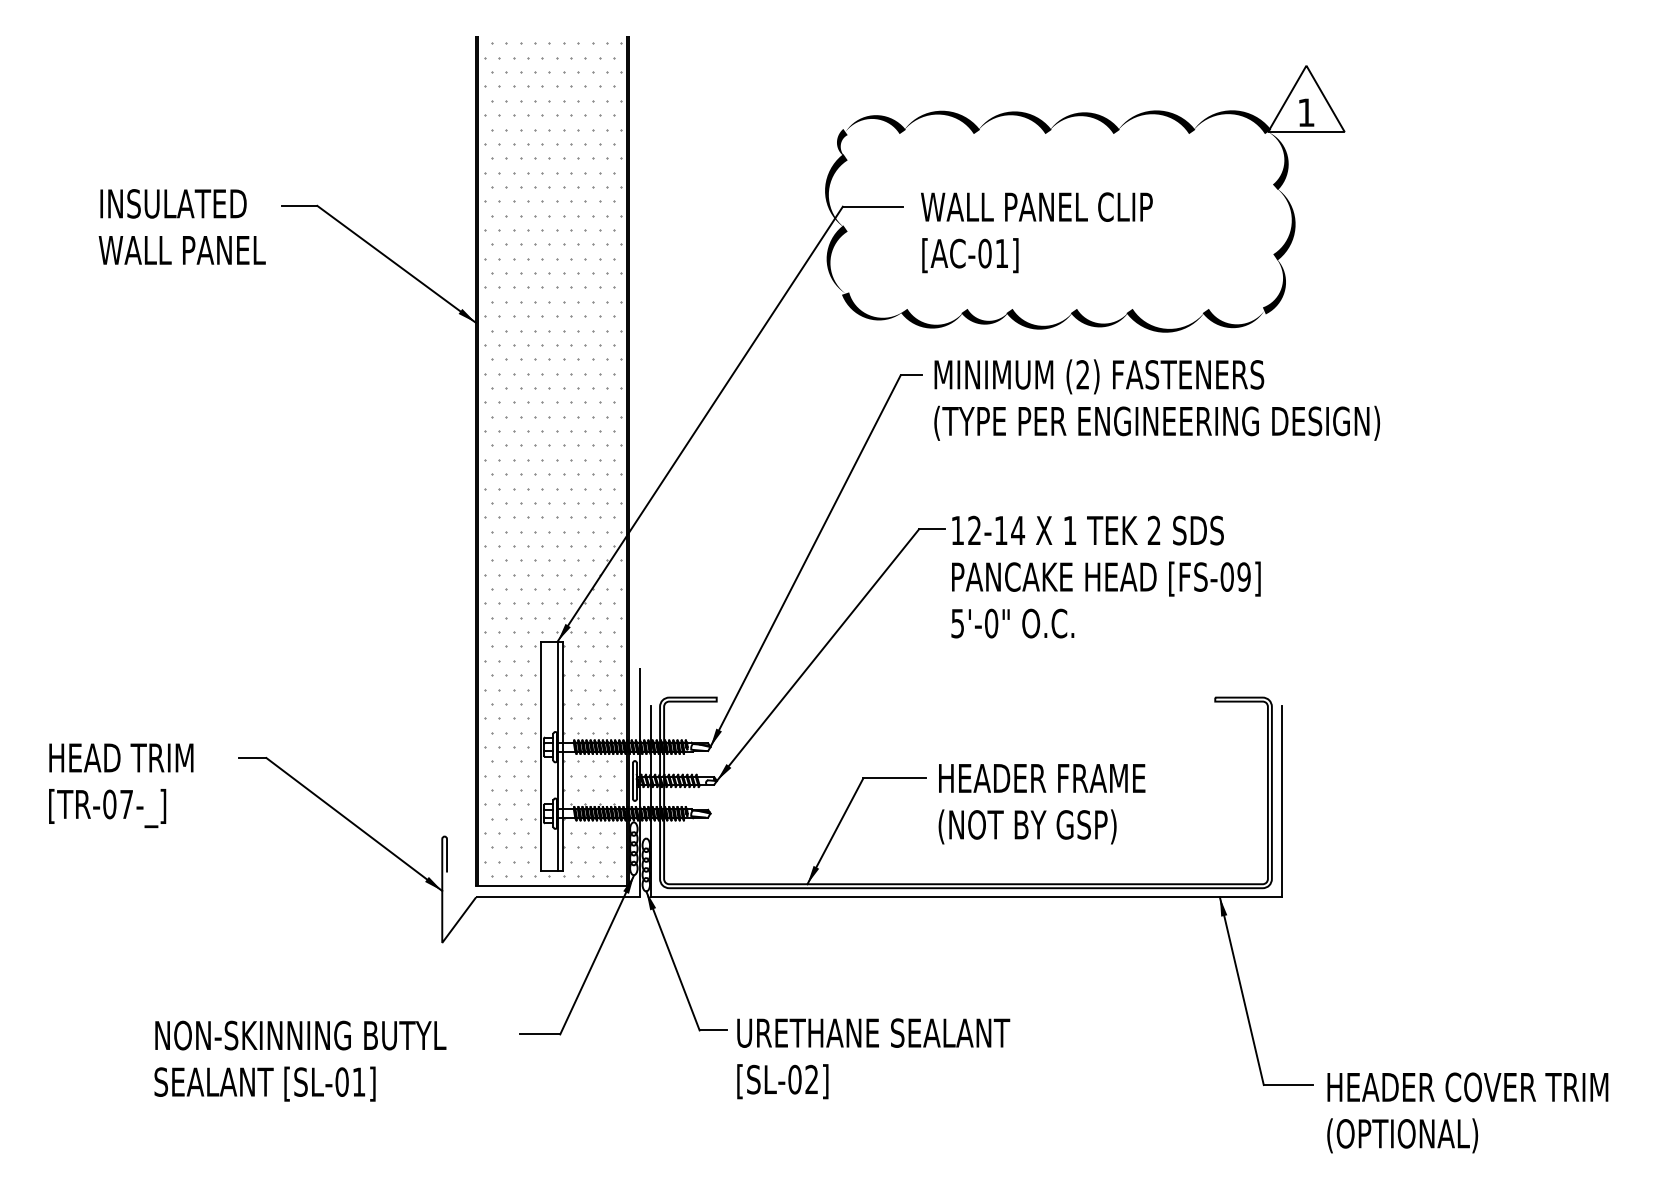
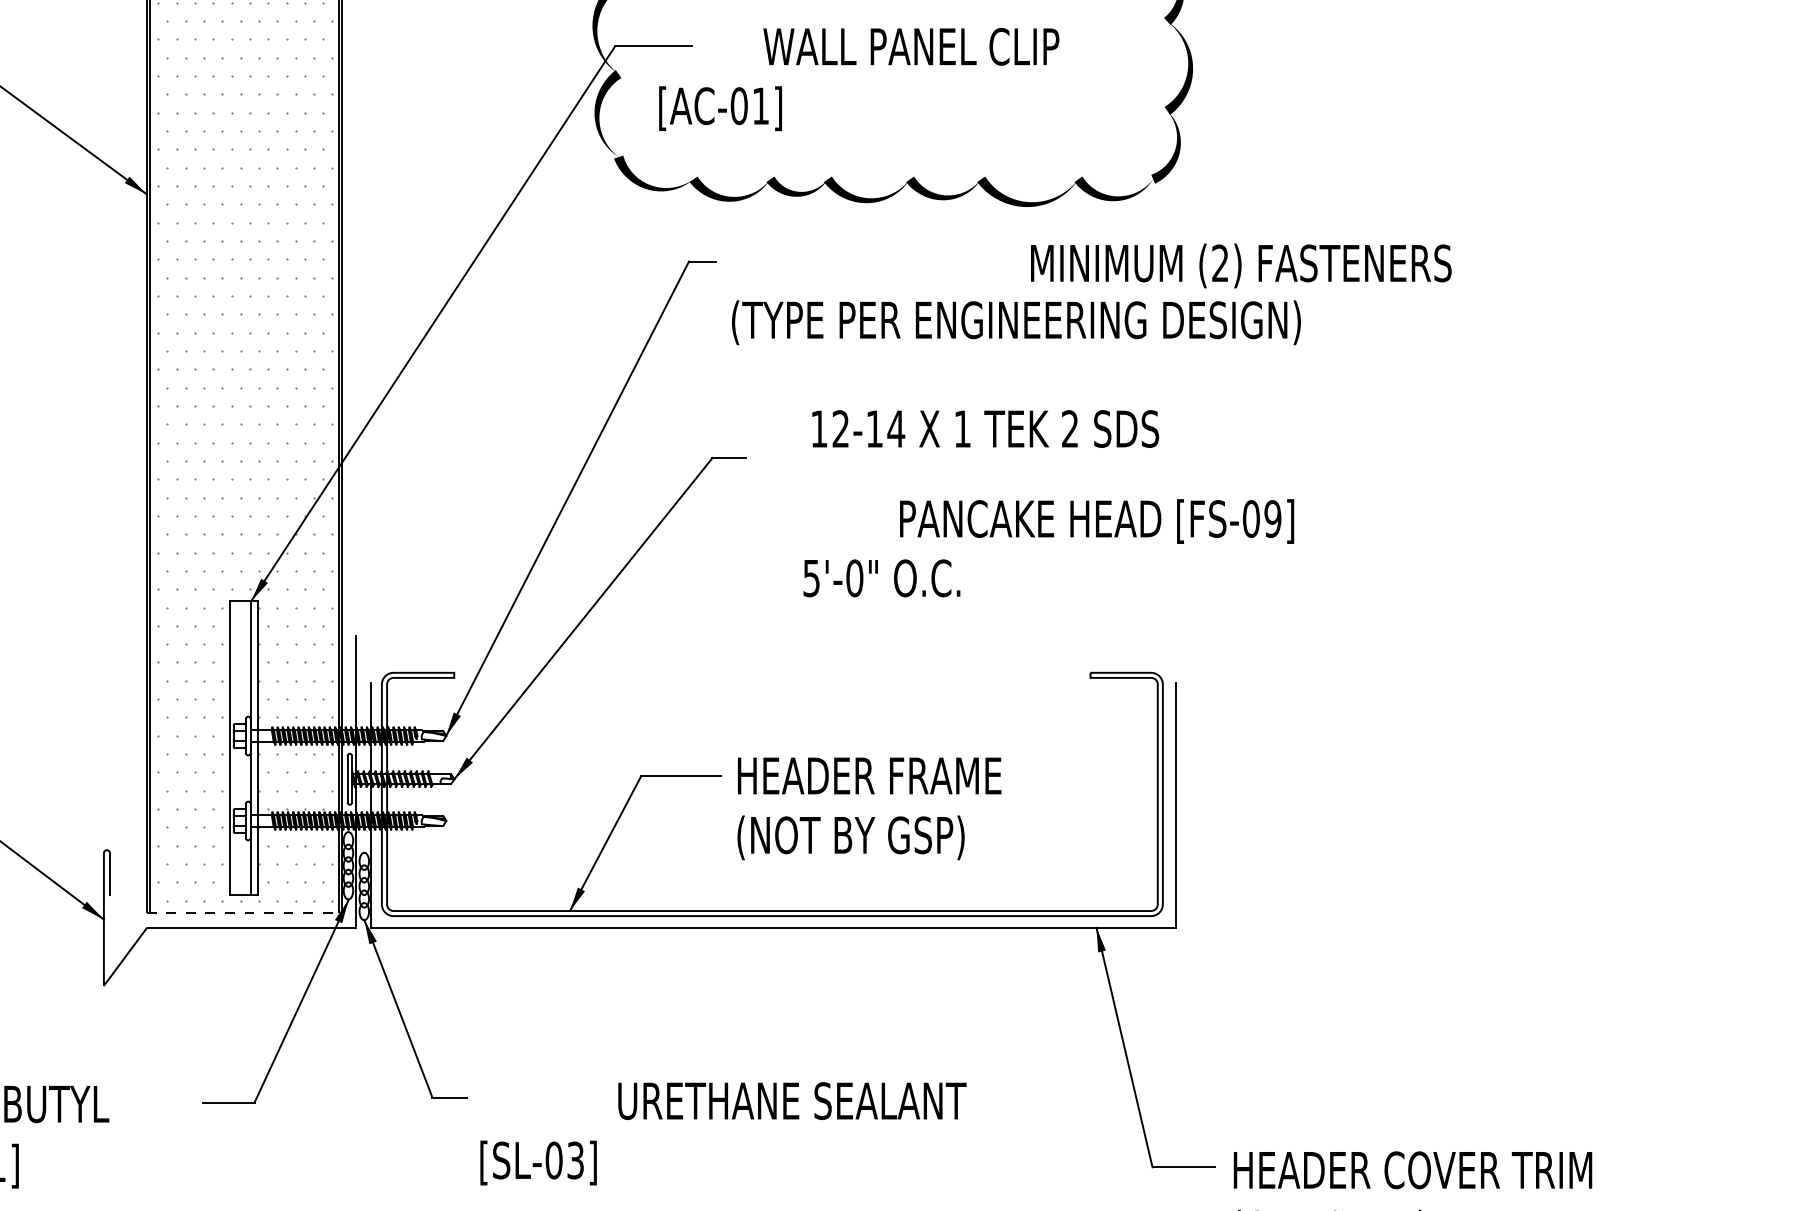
text: (1036, 206) -> (910, 45), moved
text: (970, 255) -> (720, 108), moved
text: (1099, 376) -> (1241, 265), moved
text: (1087, 530) -> (984, 428), moved
text: (1106, 578) -> (1097, 520), moved
text: (1012, 623) -> (881, 578), moved
line: (552, 885) -> (244, 912), solid -> dashed
text: (873, 1032) -> (792, 1100), moved
text: (811, 1079) -> (575, 1160), [SL-02] -> [SL-03]

